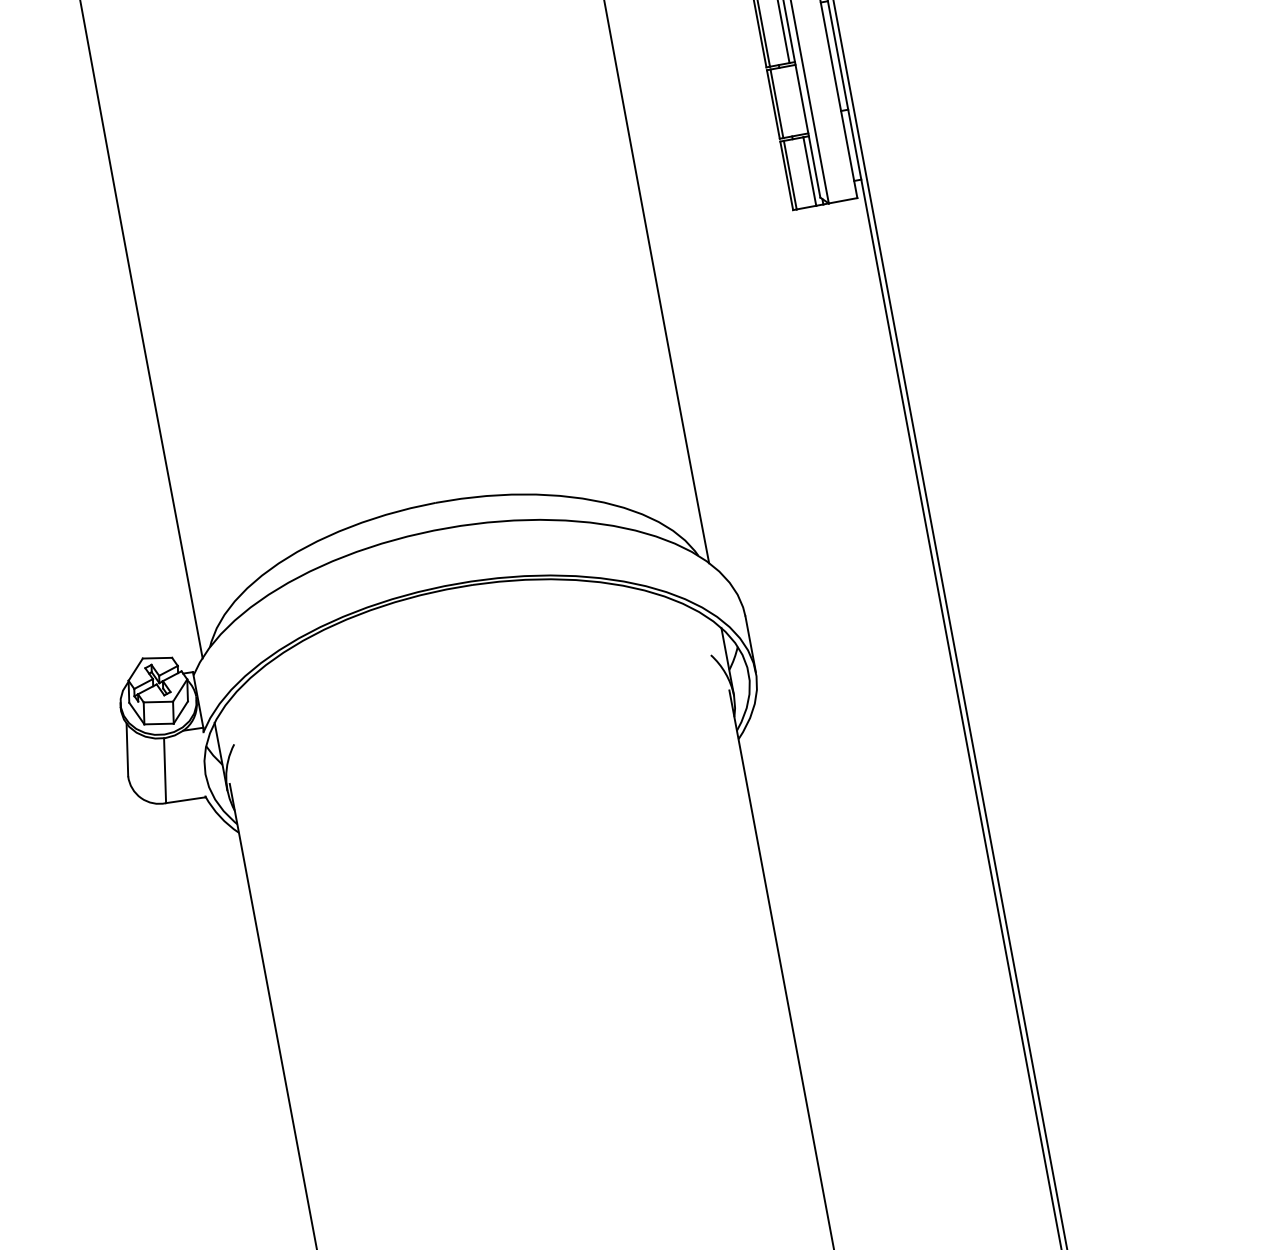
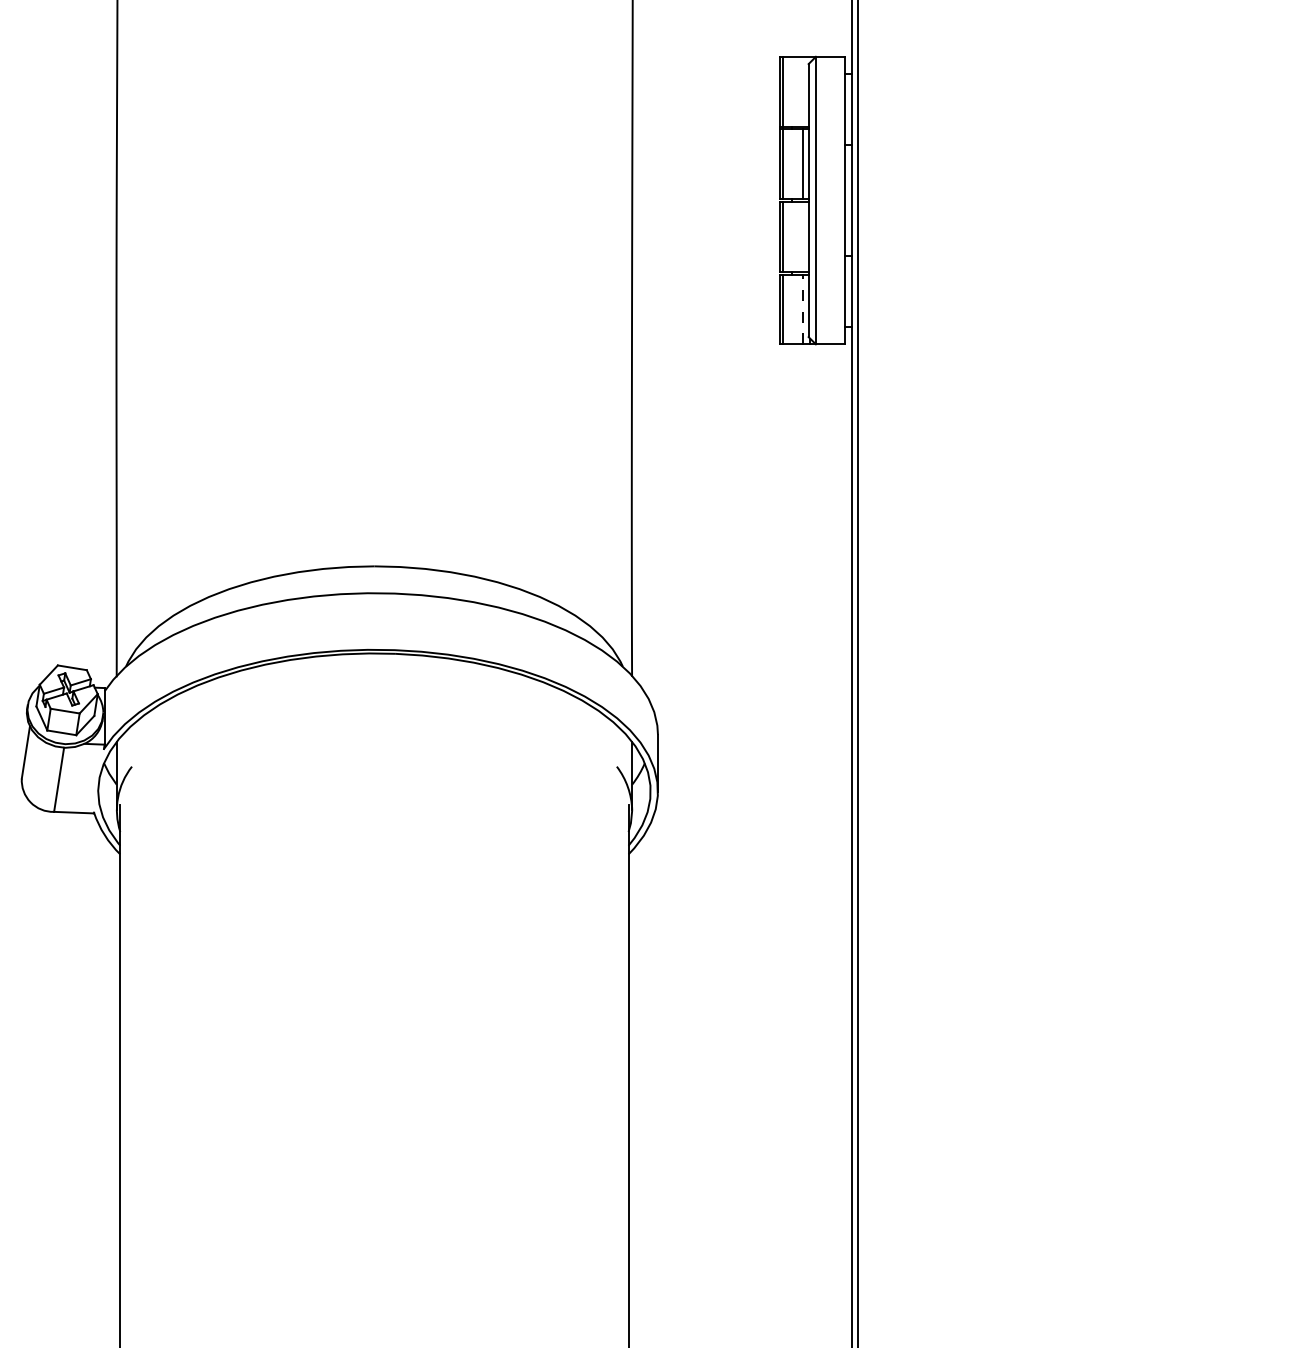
line: (810, 171) -> (803, 309), solid -> dashed

